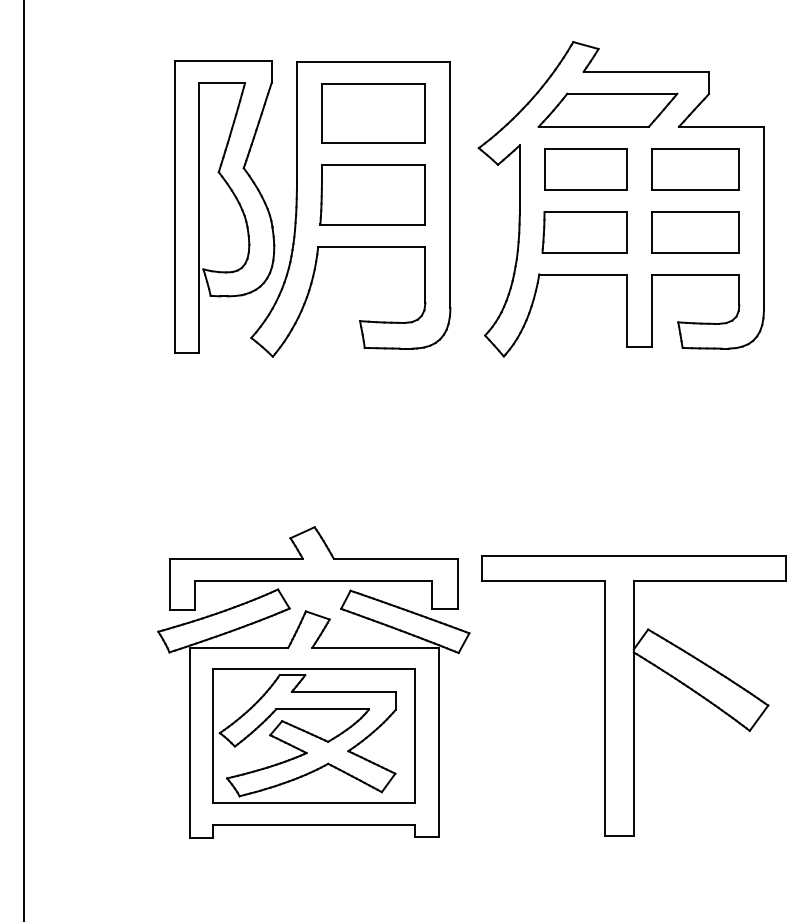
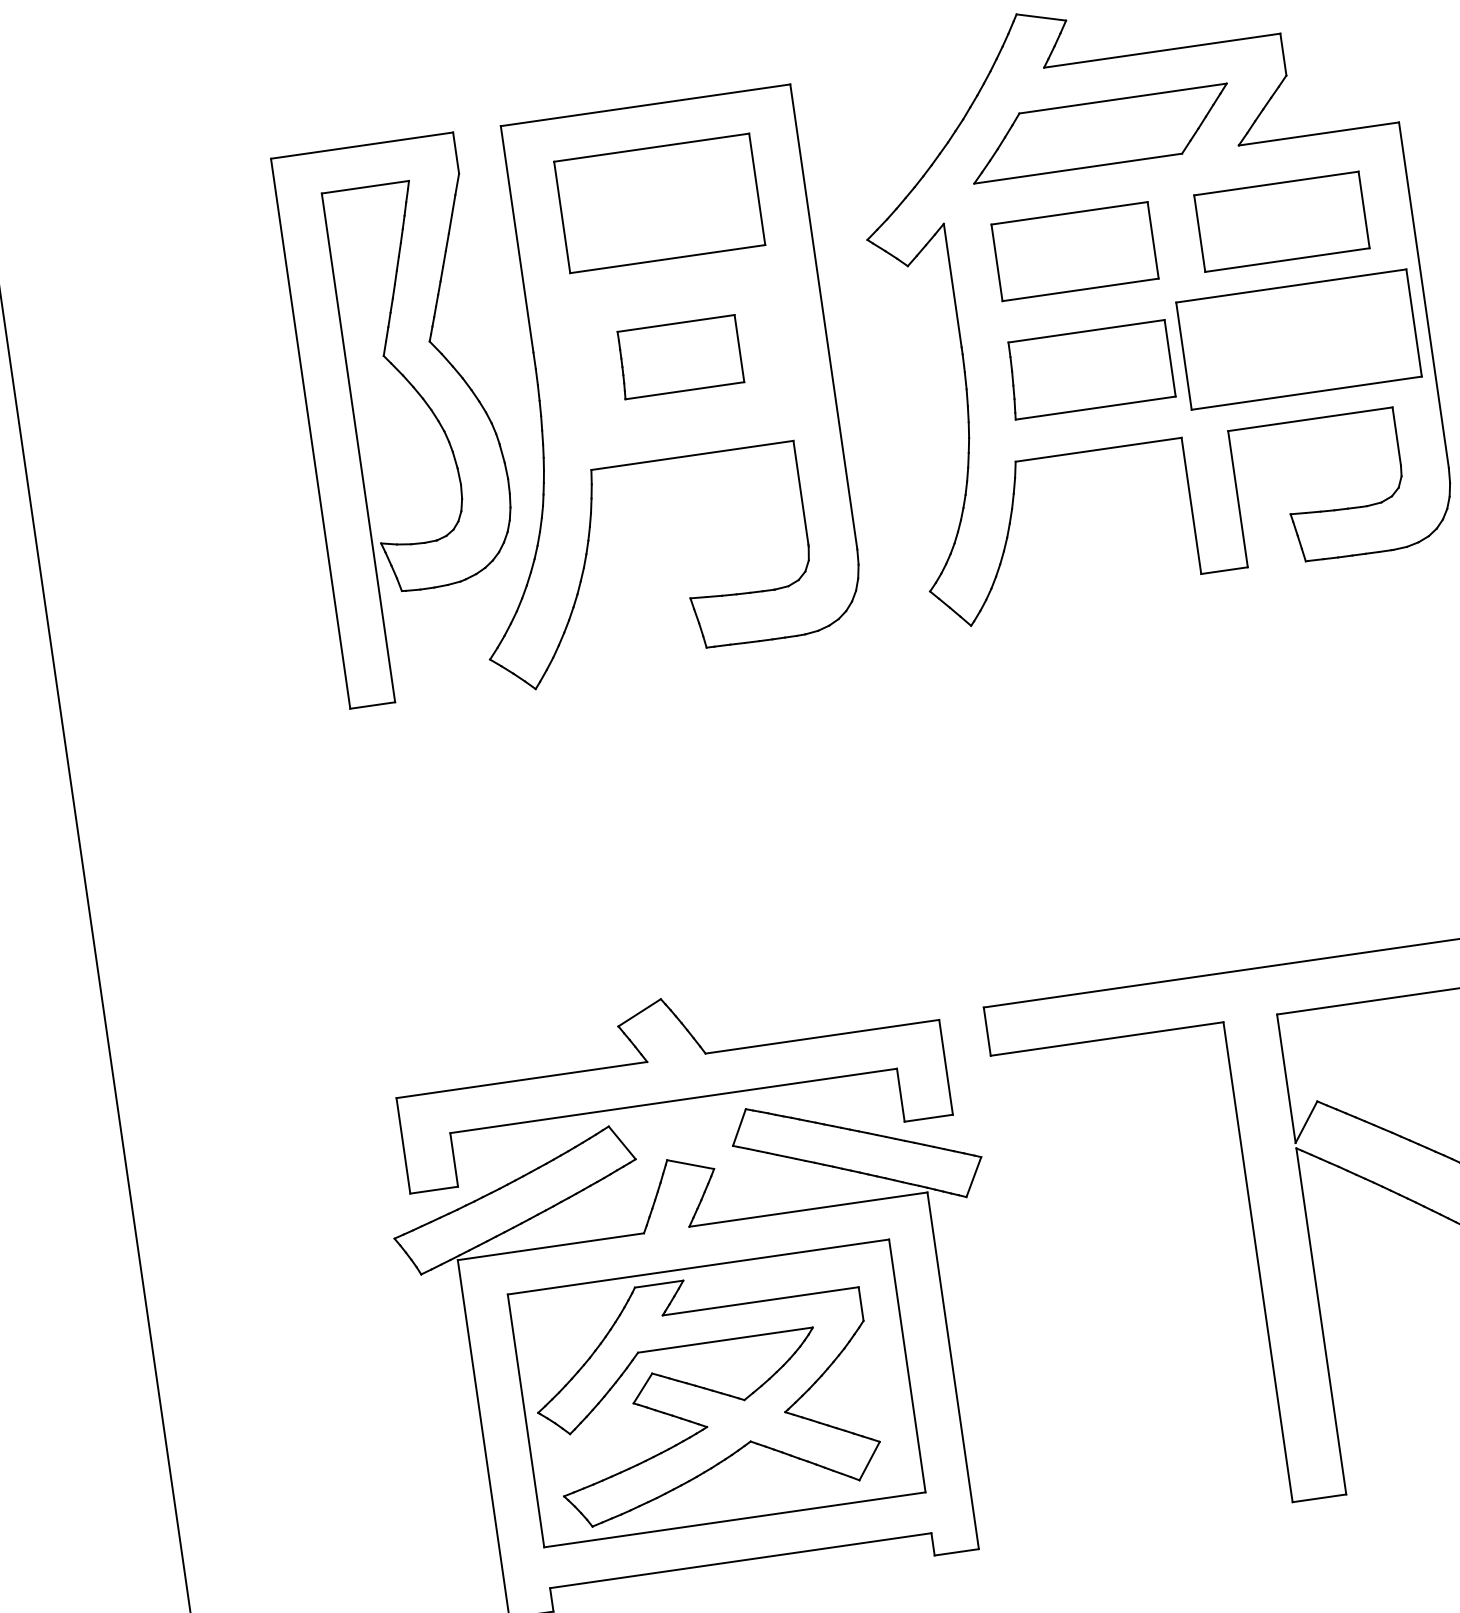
part: (372, 194) -> (679, 356), size x0.6
part: (695, 232) -> (1298, 340), size x1.4

